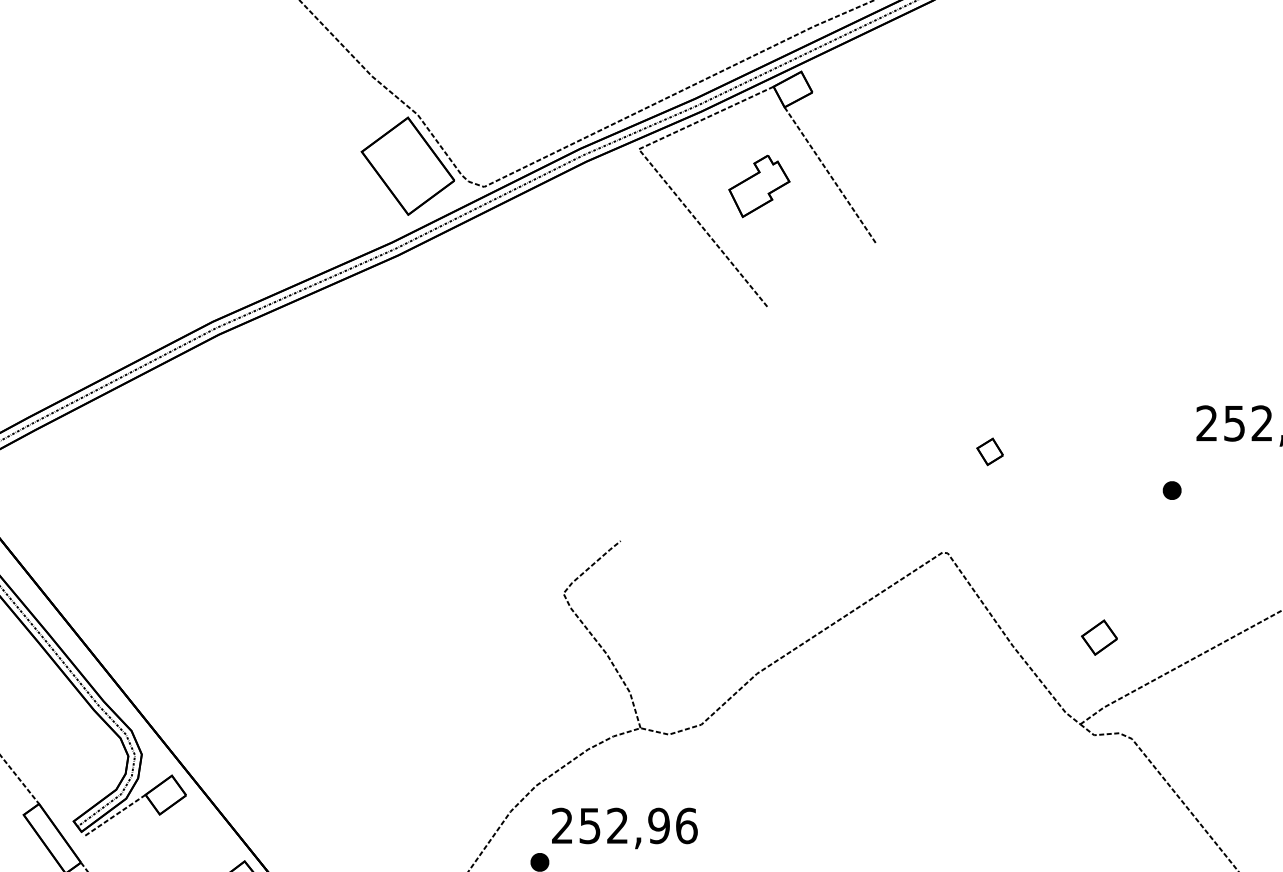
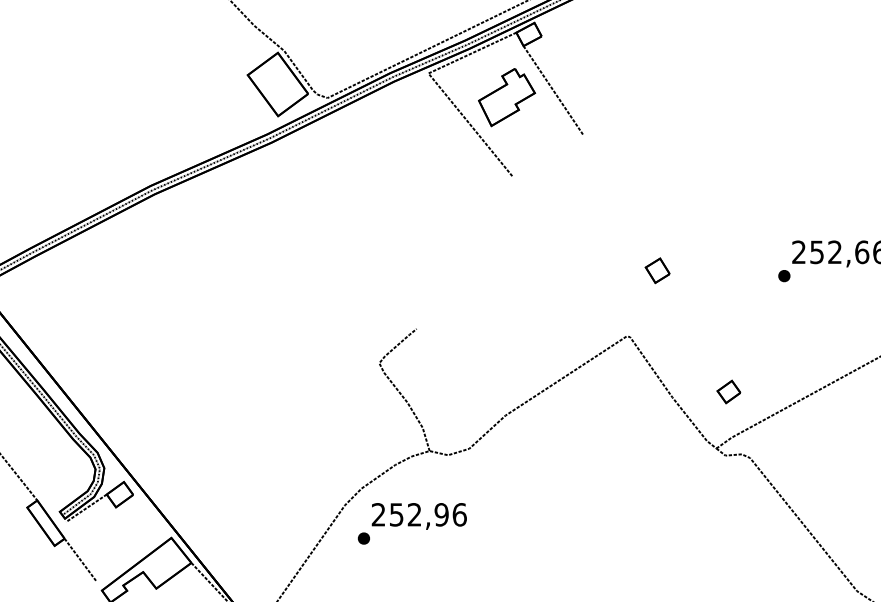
part: (759, 186) -> (507, 97), size x1.43
part: (989, 451) -> (657, 270), size x1.43
part: (1172, 491) -> (784, 276), moved

